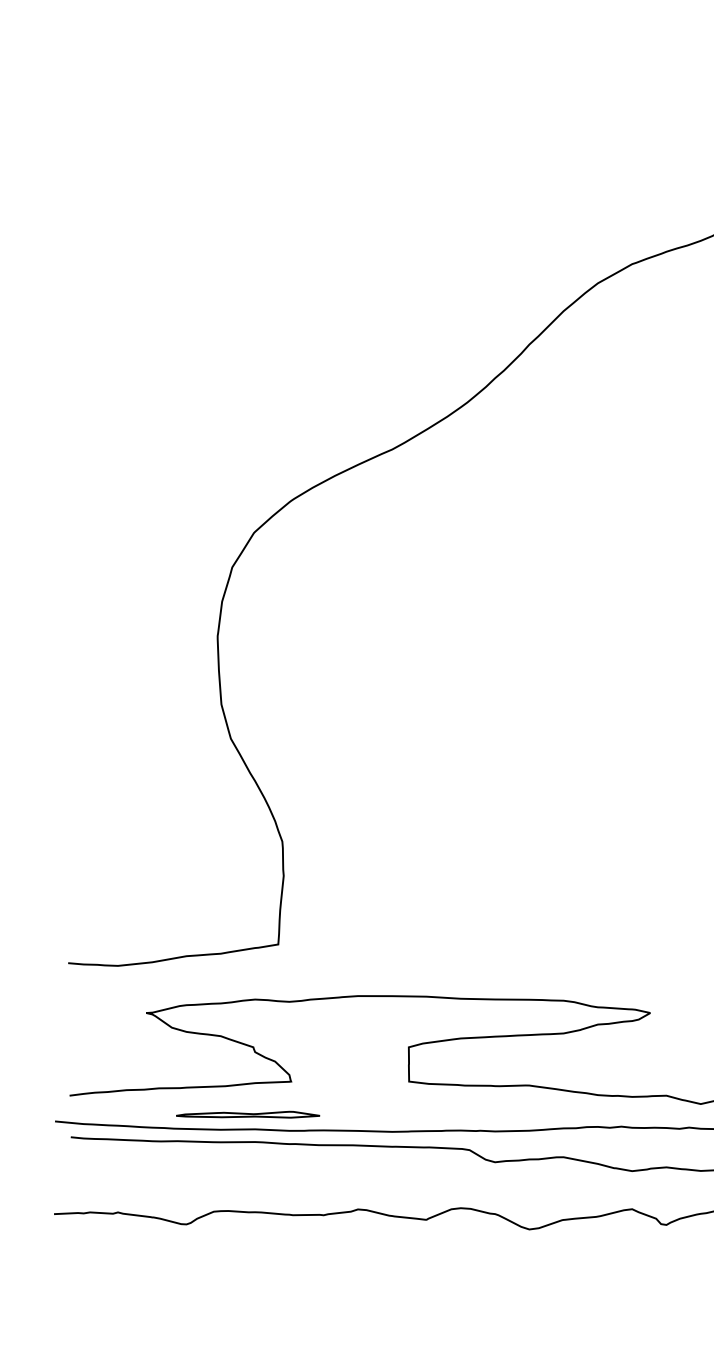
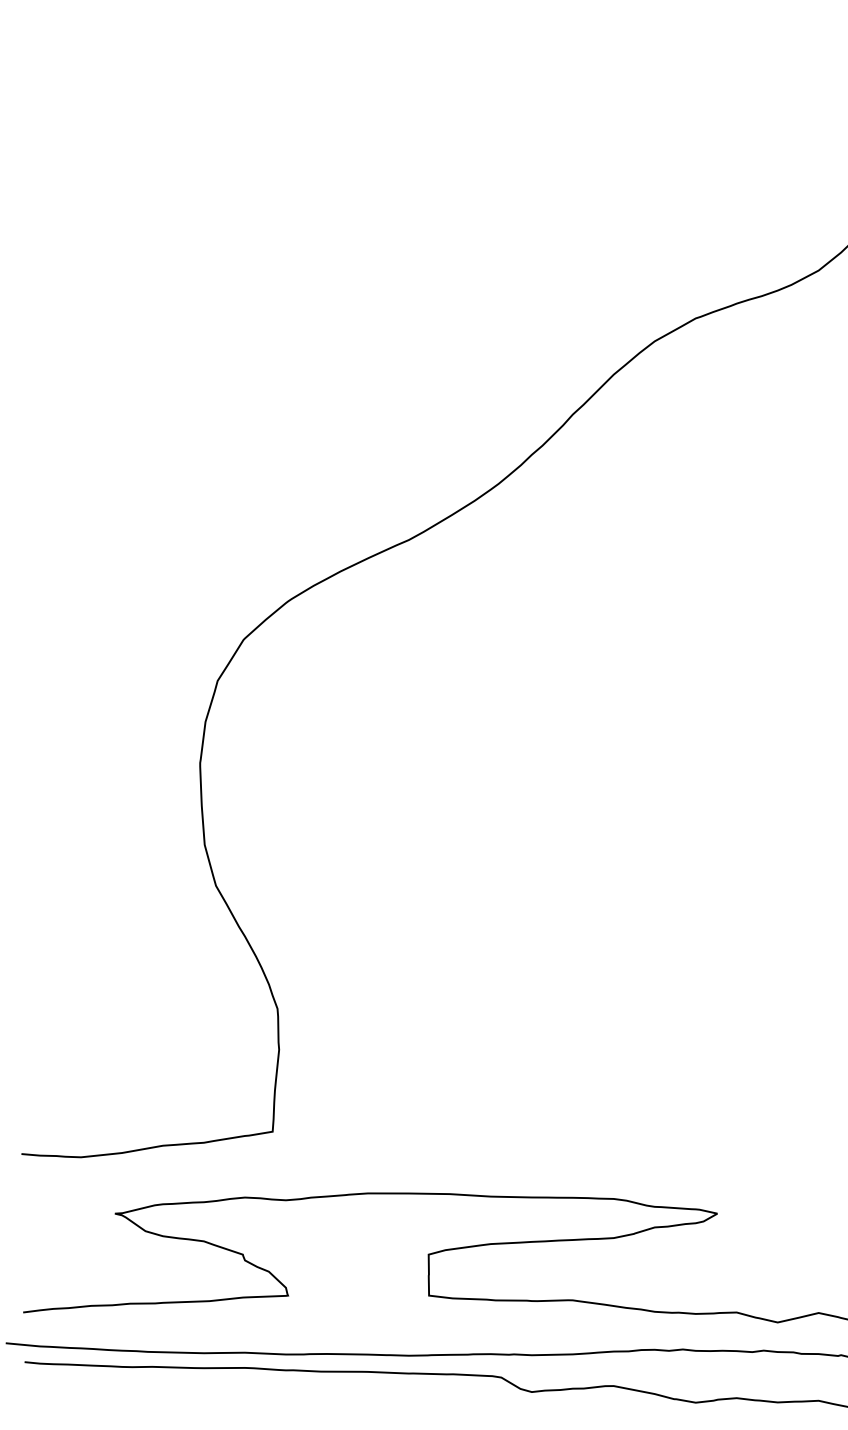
part: (248, 1114) -> (237, 1334), removed

